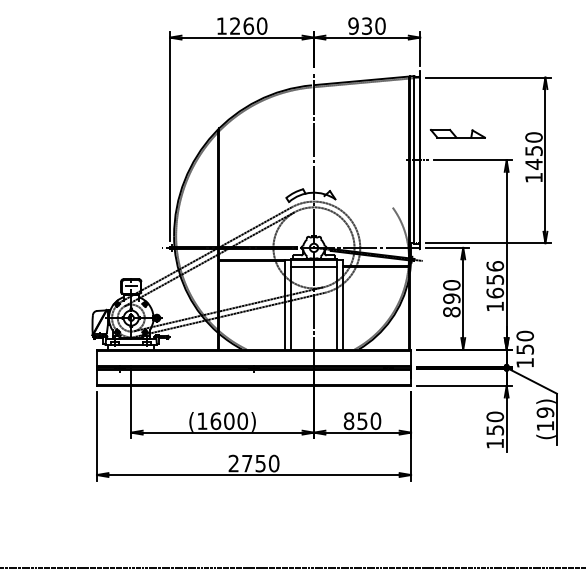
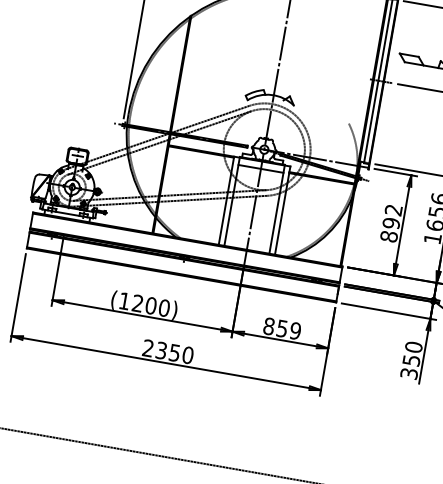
text: (451, 285) -> (393, 210), 890 -> 892
text: (215, 421) -> (137, 303), (1600) -> (1200)
text: (375, 421) -> (295, 331), 850 -> 859
text: (495, 443) -> (409, 373), 150 -> 350
text: (247, 463) -> (161, 350), 2750 -> 2350

